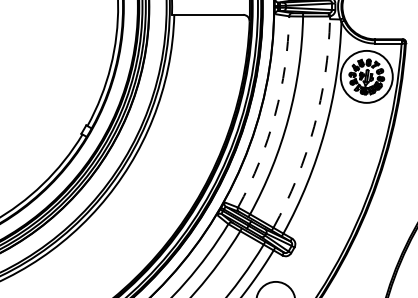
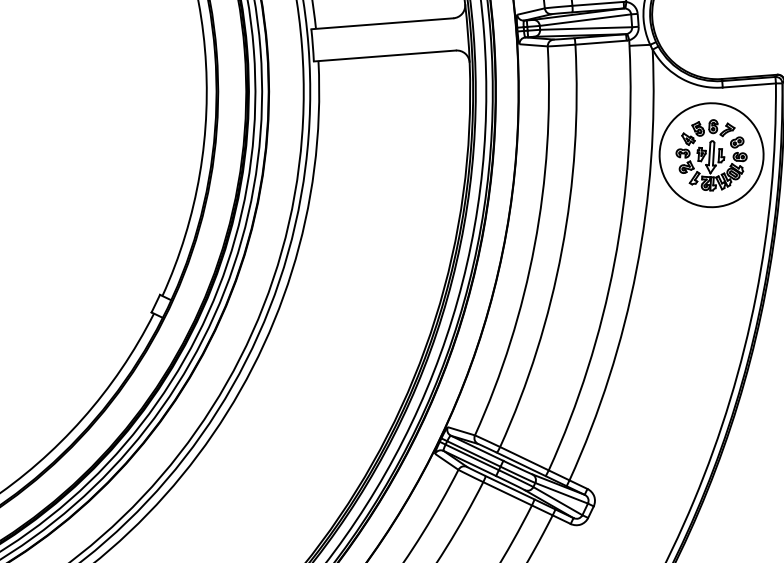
arc: (275, 115) -> (535, 246), dashed -> solid
arc: (314, 126) -> (614, 262), dashed -> solid

